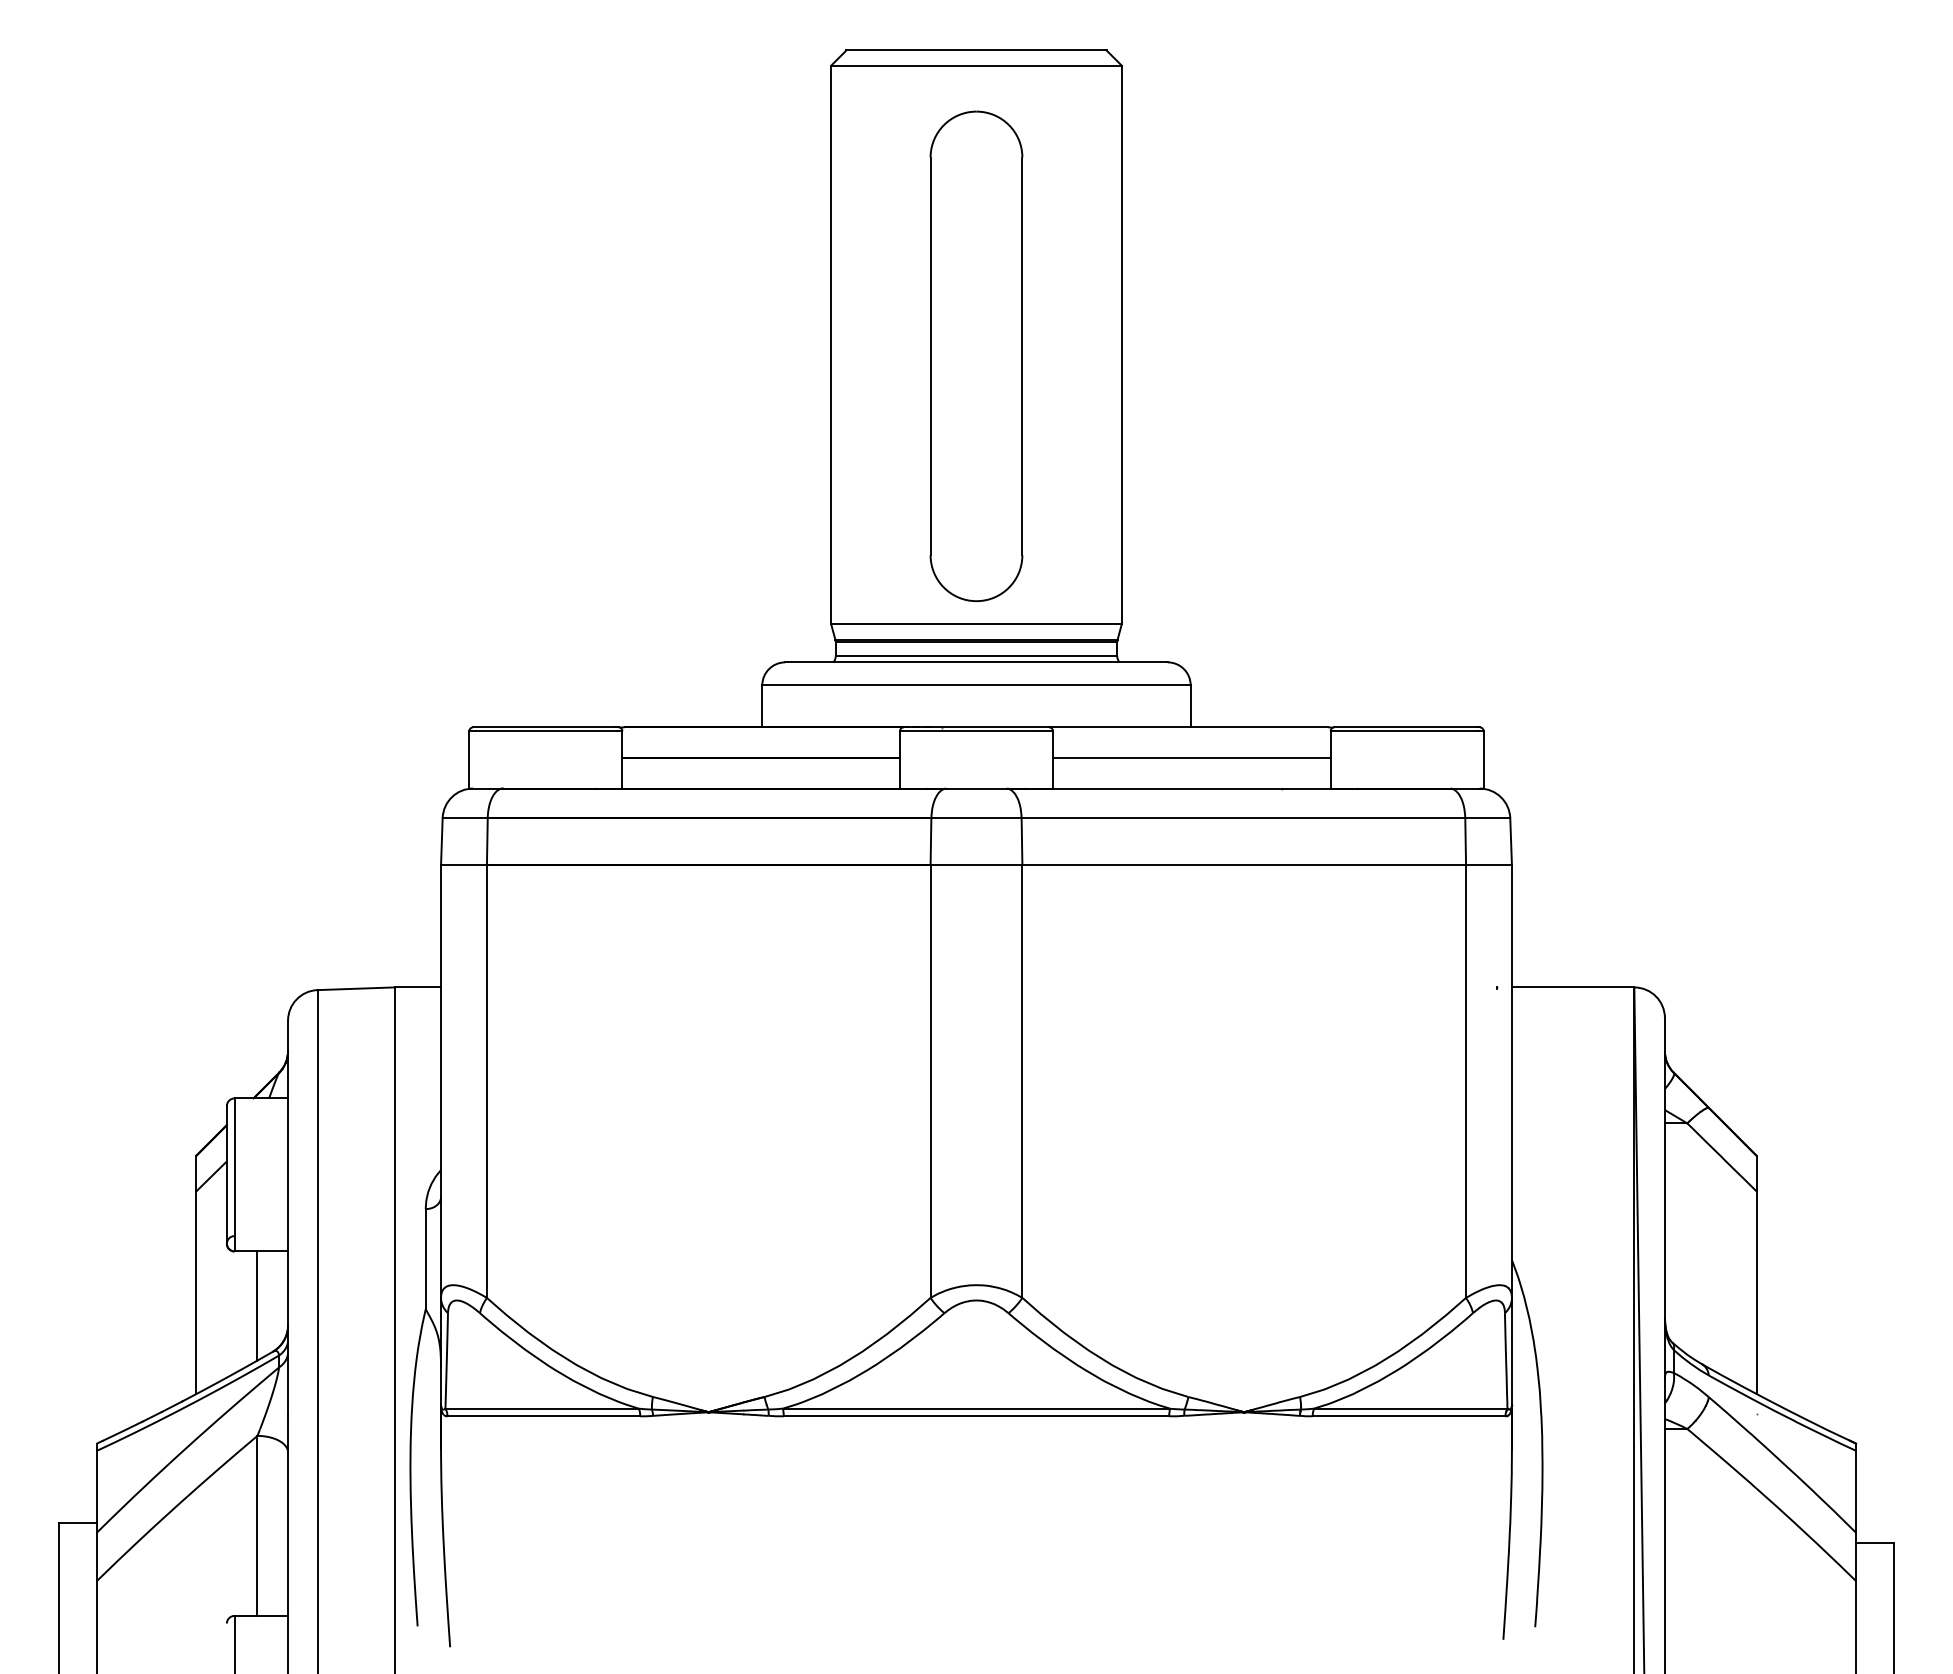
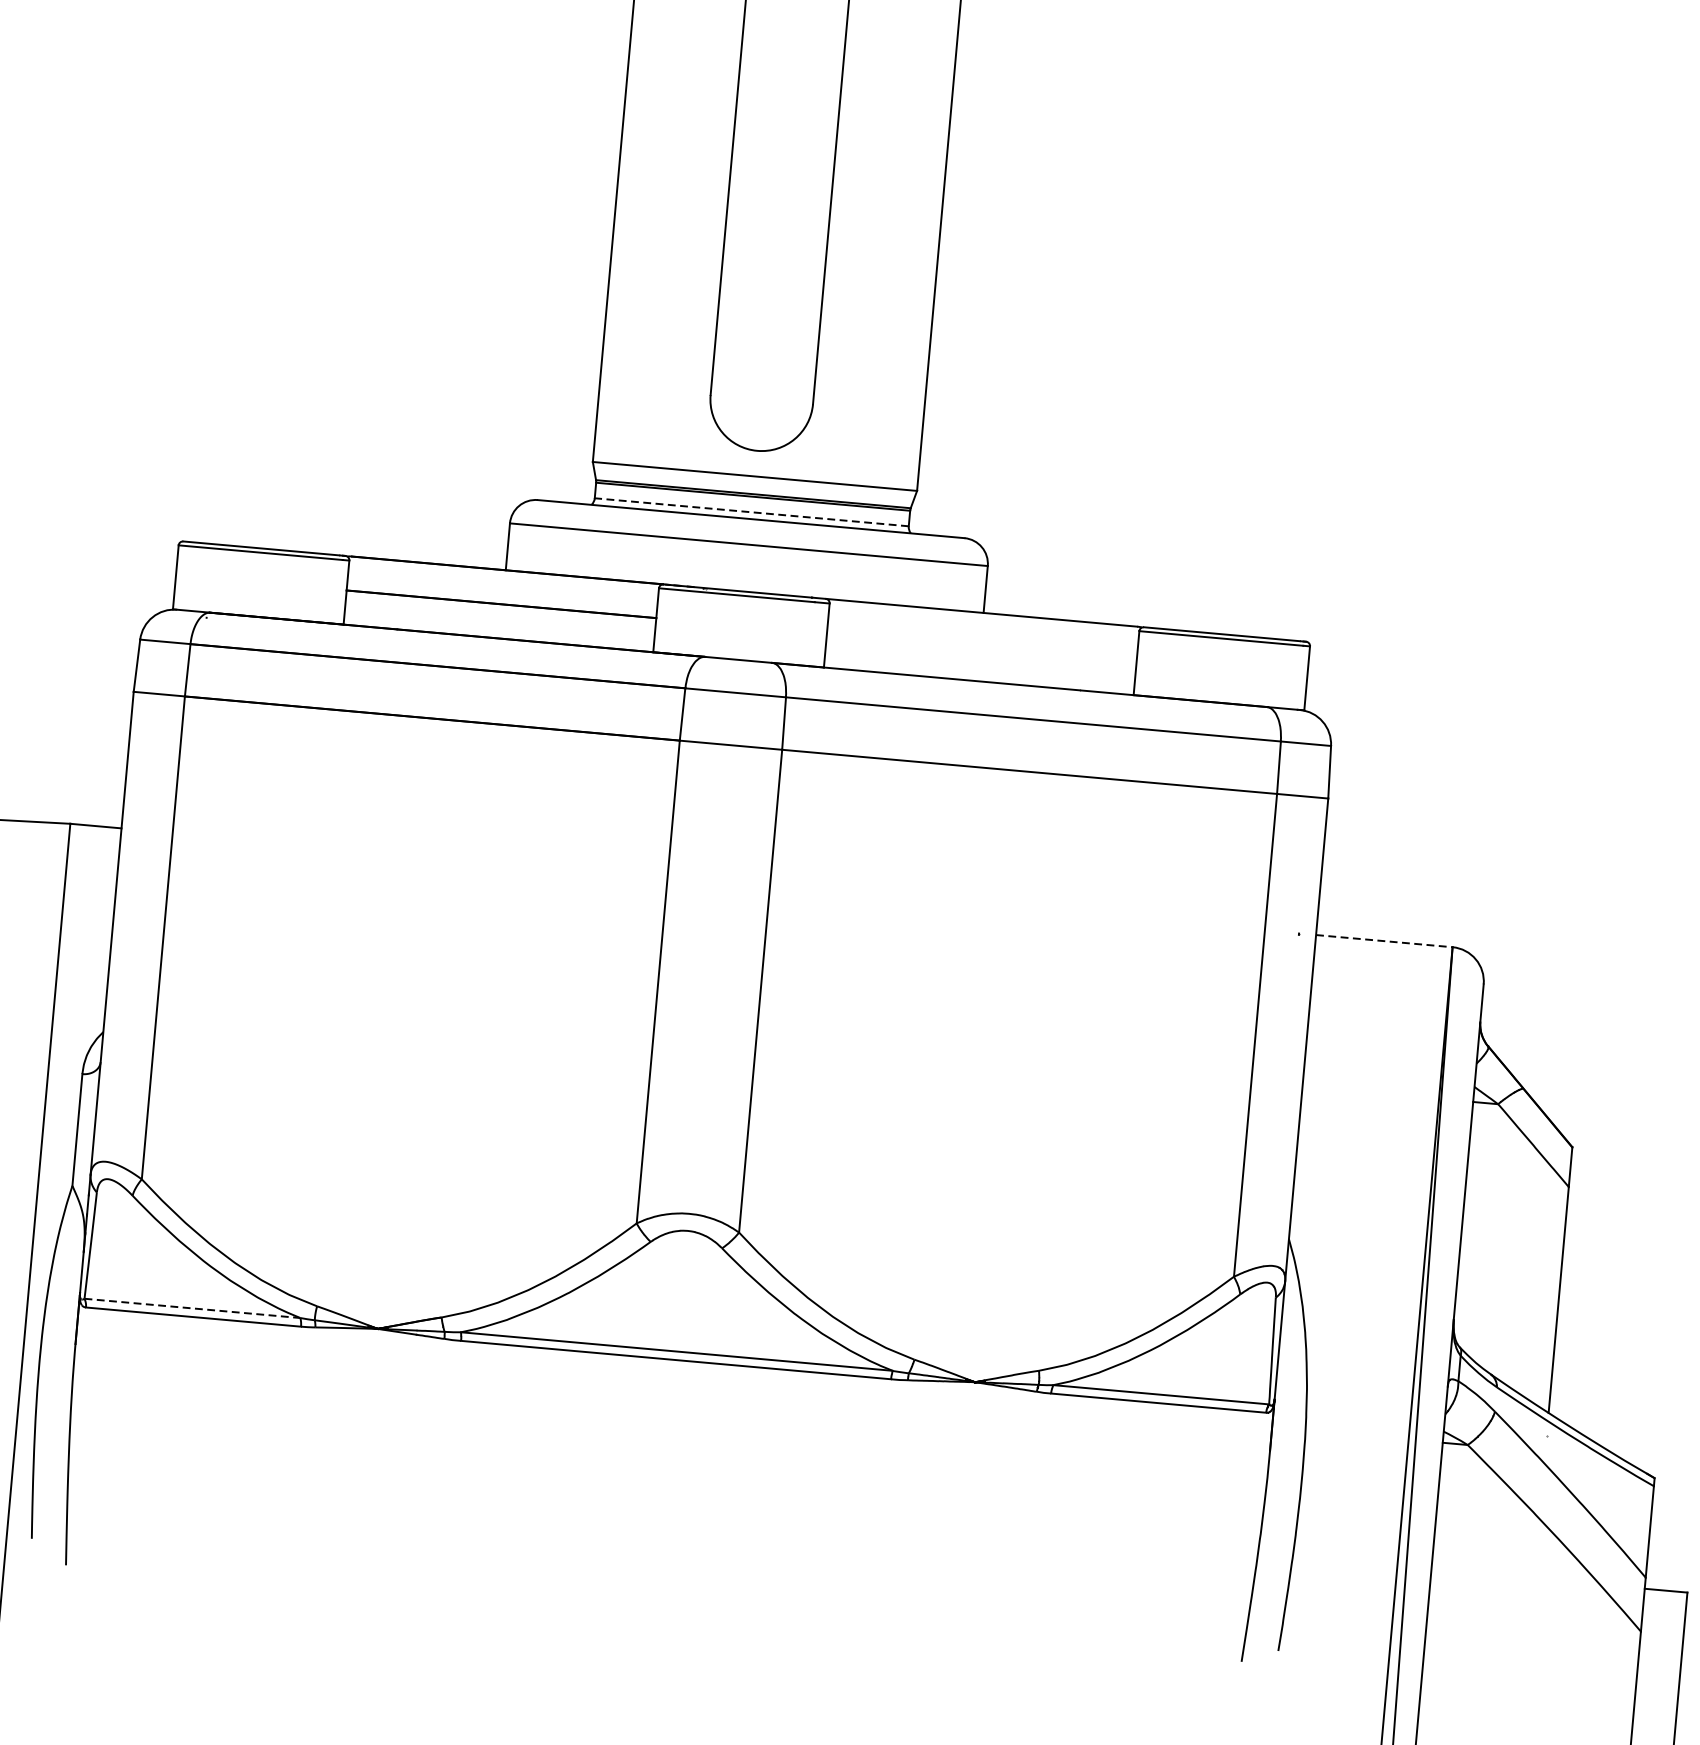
line: (976, 656) -> (751, 512), solid -> dashed
line: (1191, 757) -> (981, 646), removed
line: (1573, 987) -> (1384, 941), solid -> dashed
line: (542, 1408) -> (192, 1308), solid -> dashed

